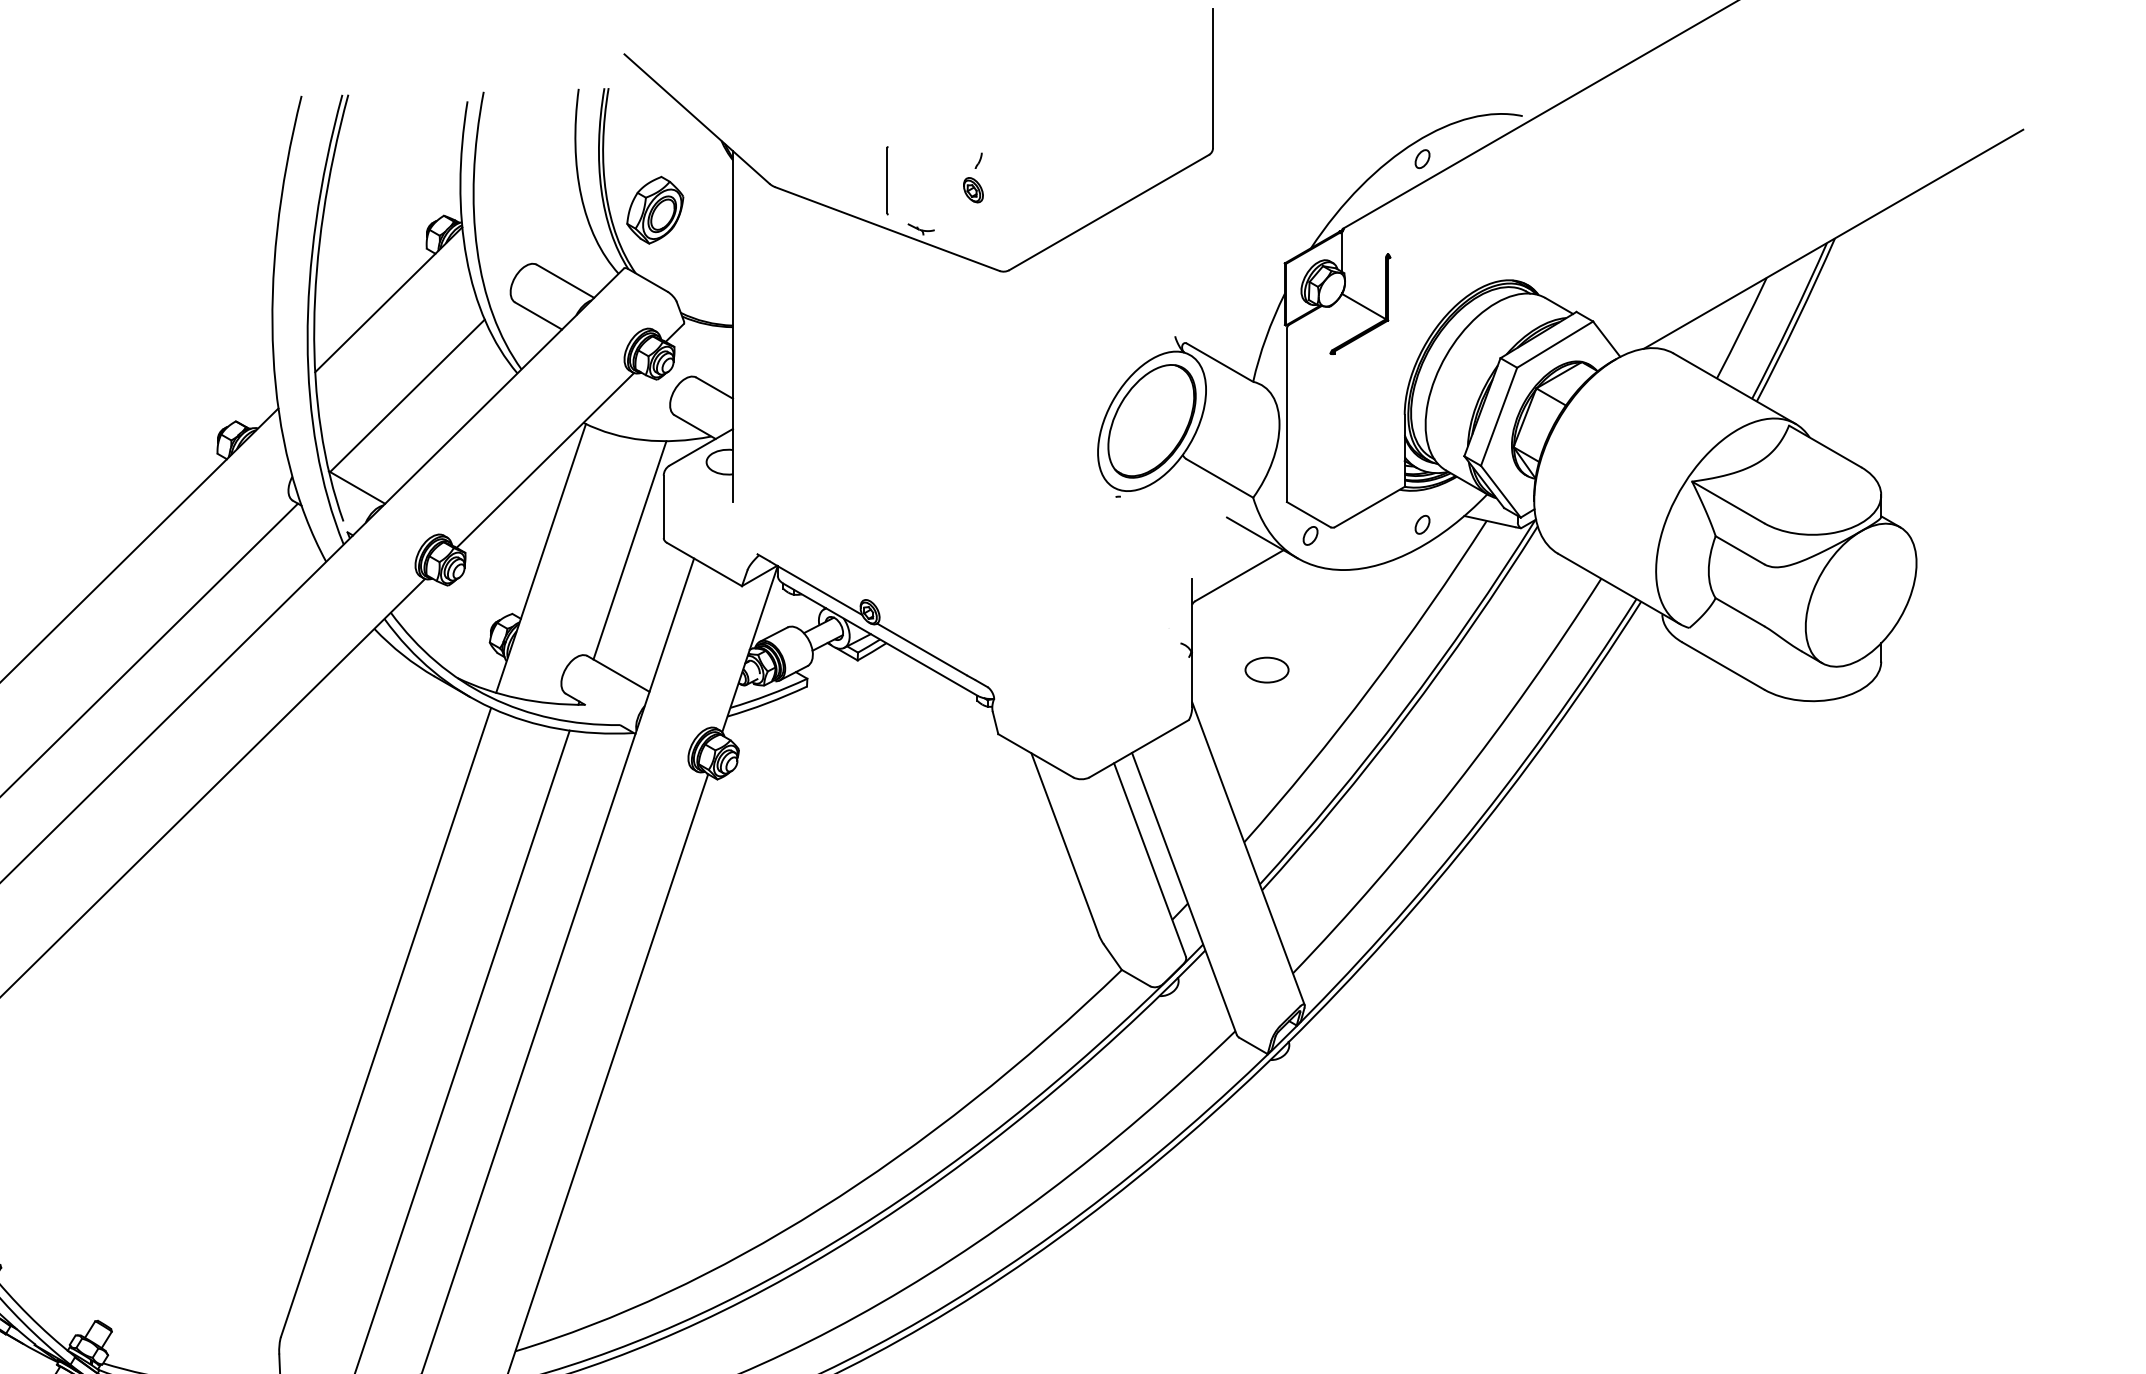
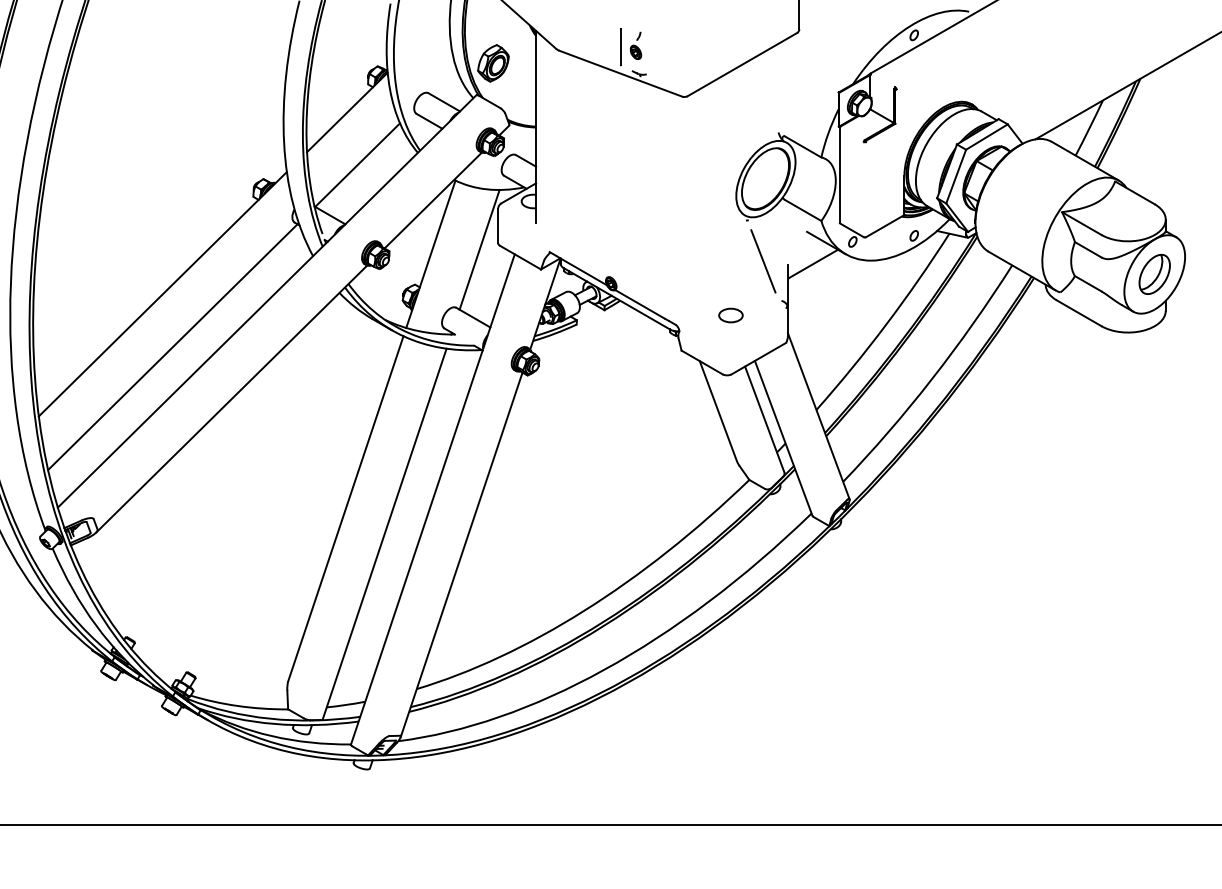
part: (972, 177) -> (635, 45), moved
line: (1147, 571) -> (763, 261), added
part: (1860, 593) -> (1154, 273), added
part: (1266, 670) -> (730, 315), moved

